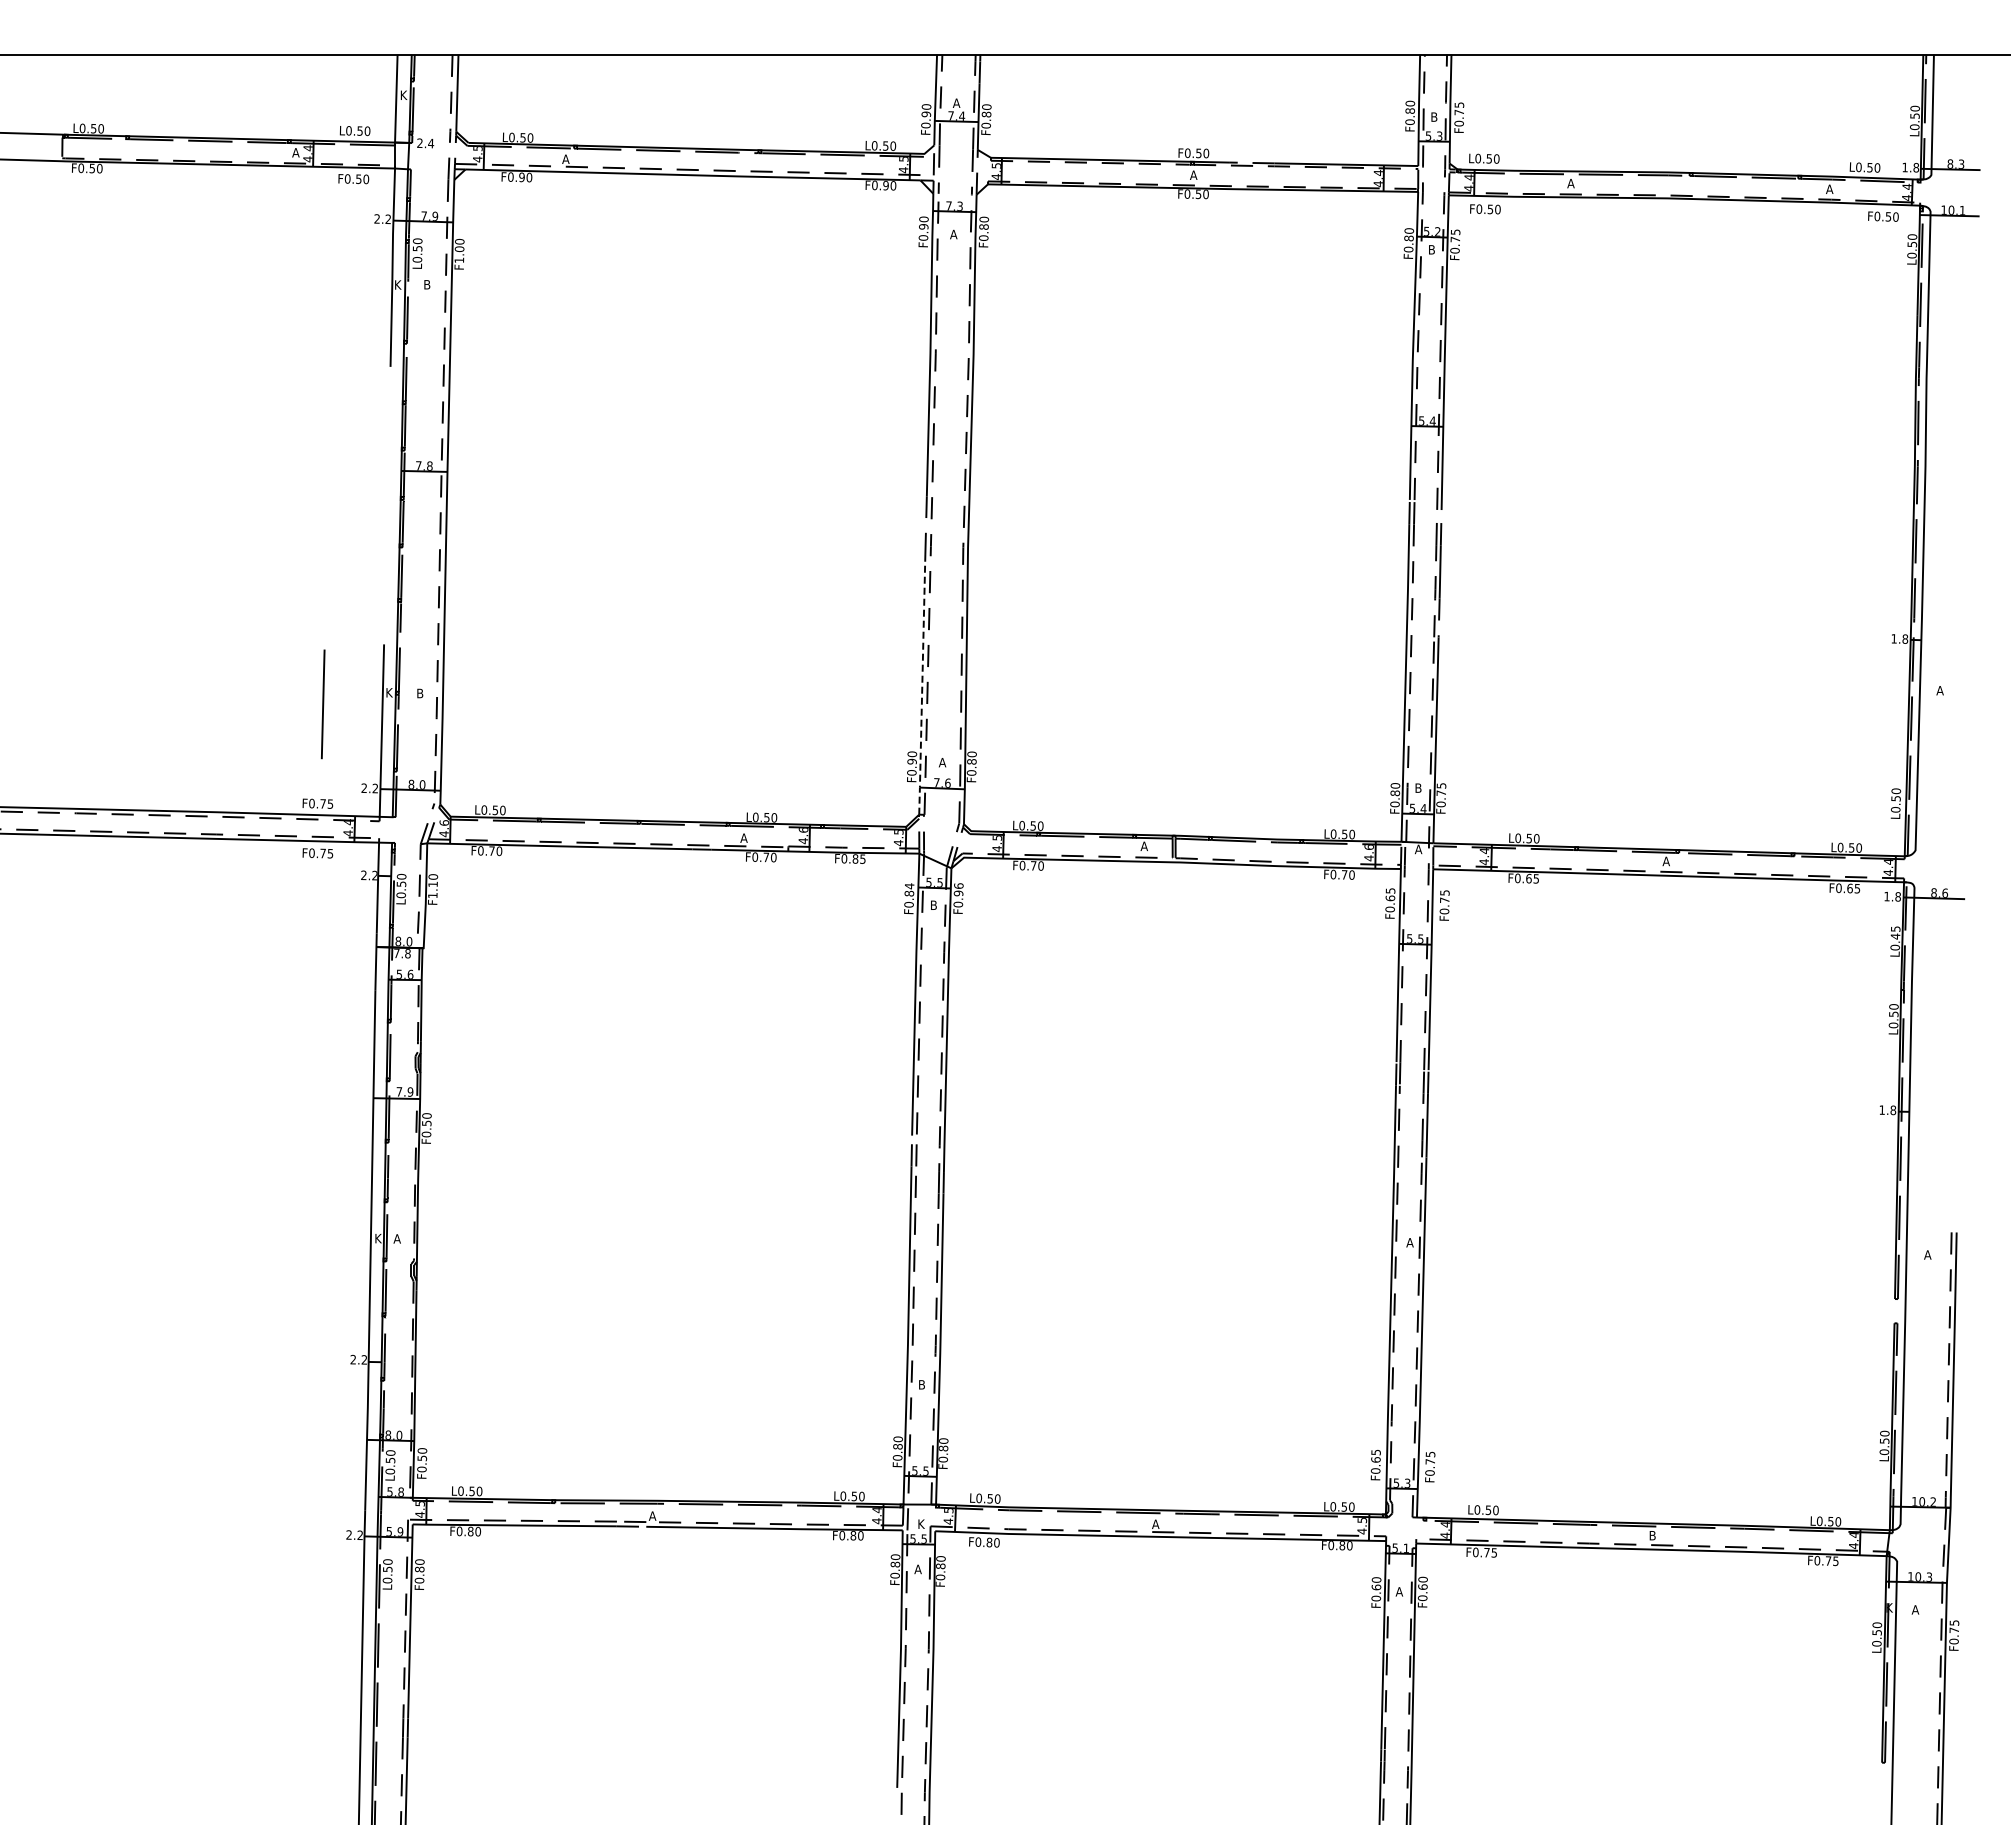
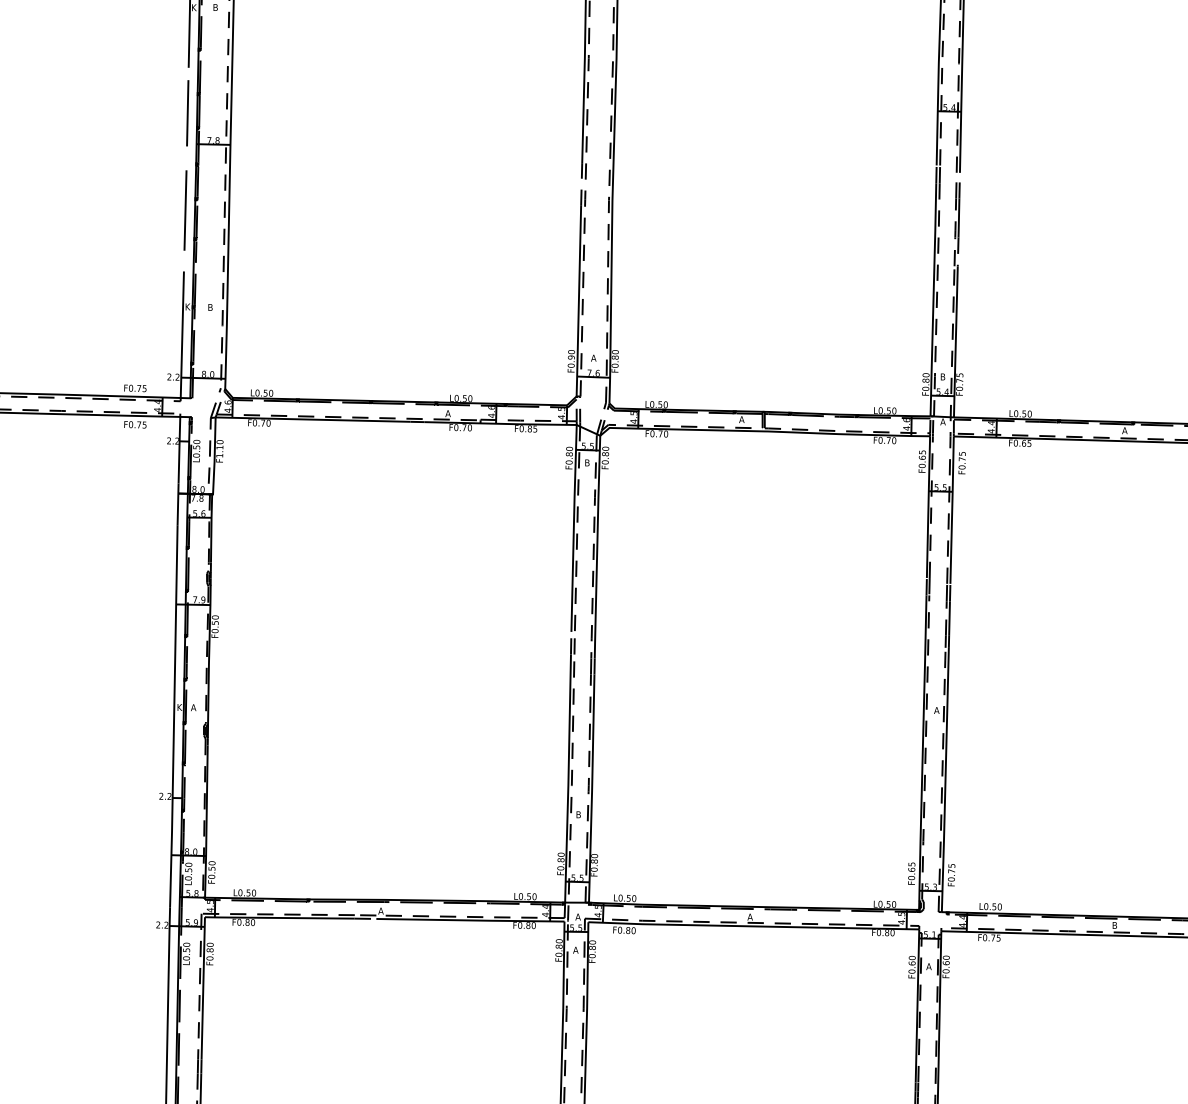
line: (389, 428) -> (187, 113), added
line: (922, 685) -> (579, 301), dashed -> solid
line: (322, 704) -> (184, 210), moved
text: (909, 886) -> (569, 449), F0.84 -> F0.80
text: (958, 889) -> (605, 451), F0.96 -> F0.80
text: (920, 1523) -> (577, 916), K -> A

